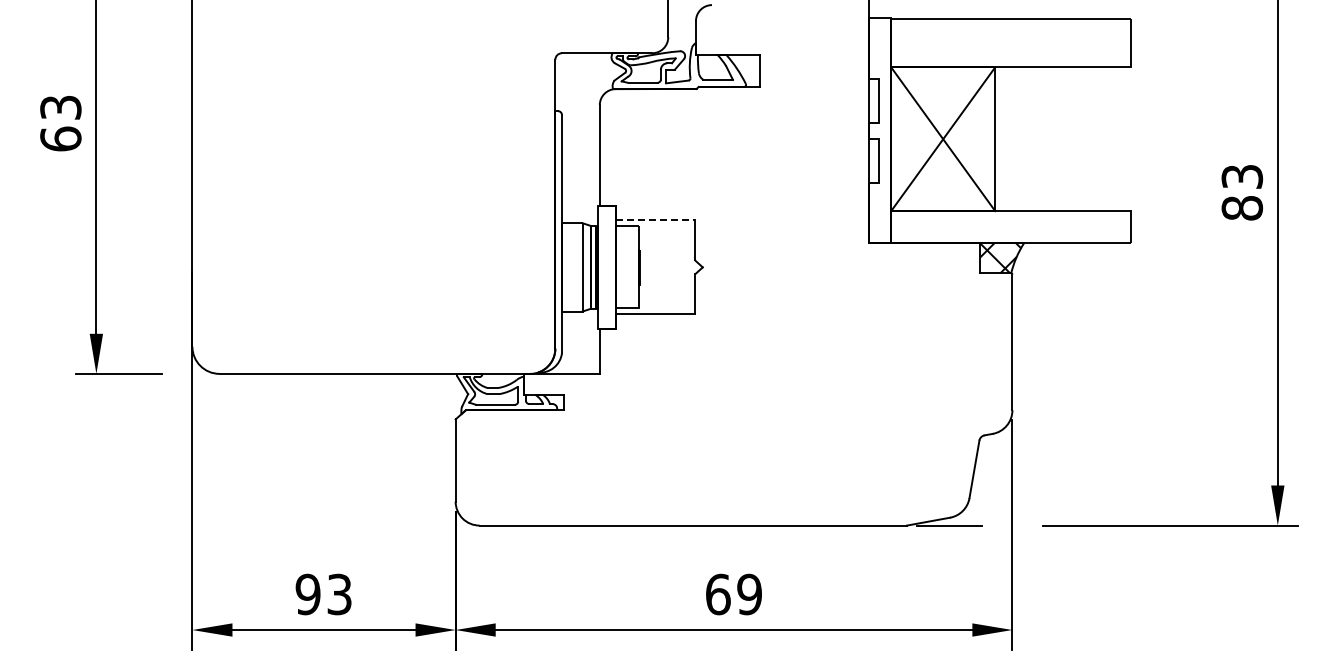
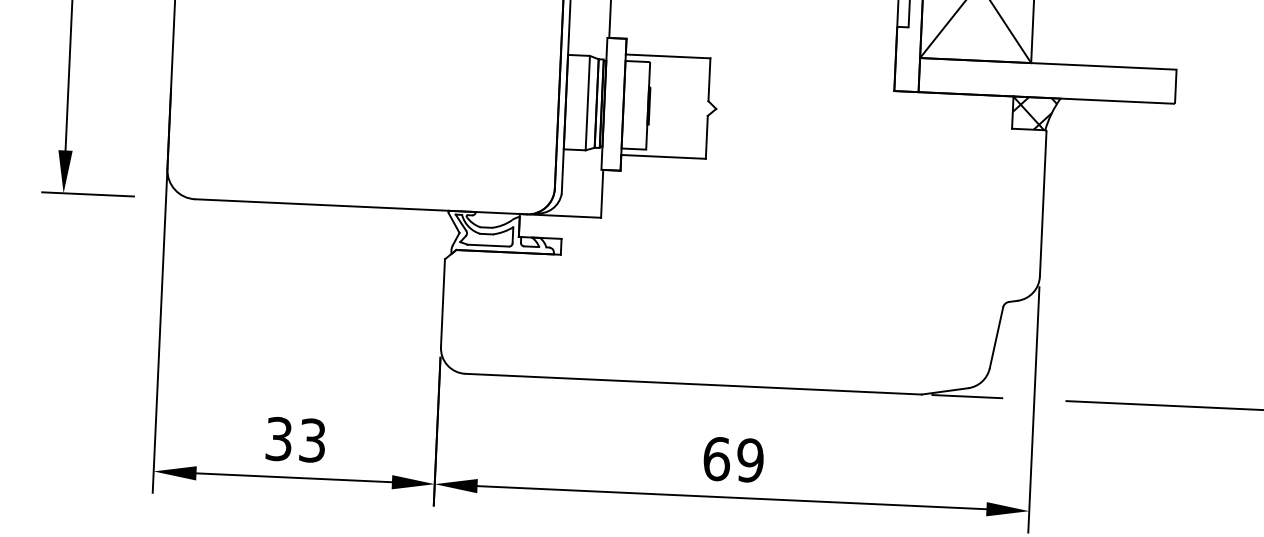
line: (655, 220) -> (668, 56), dashed -> solid
text: (307, 594) -> (278, 439), 93 -> 33

